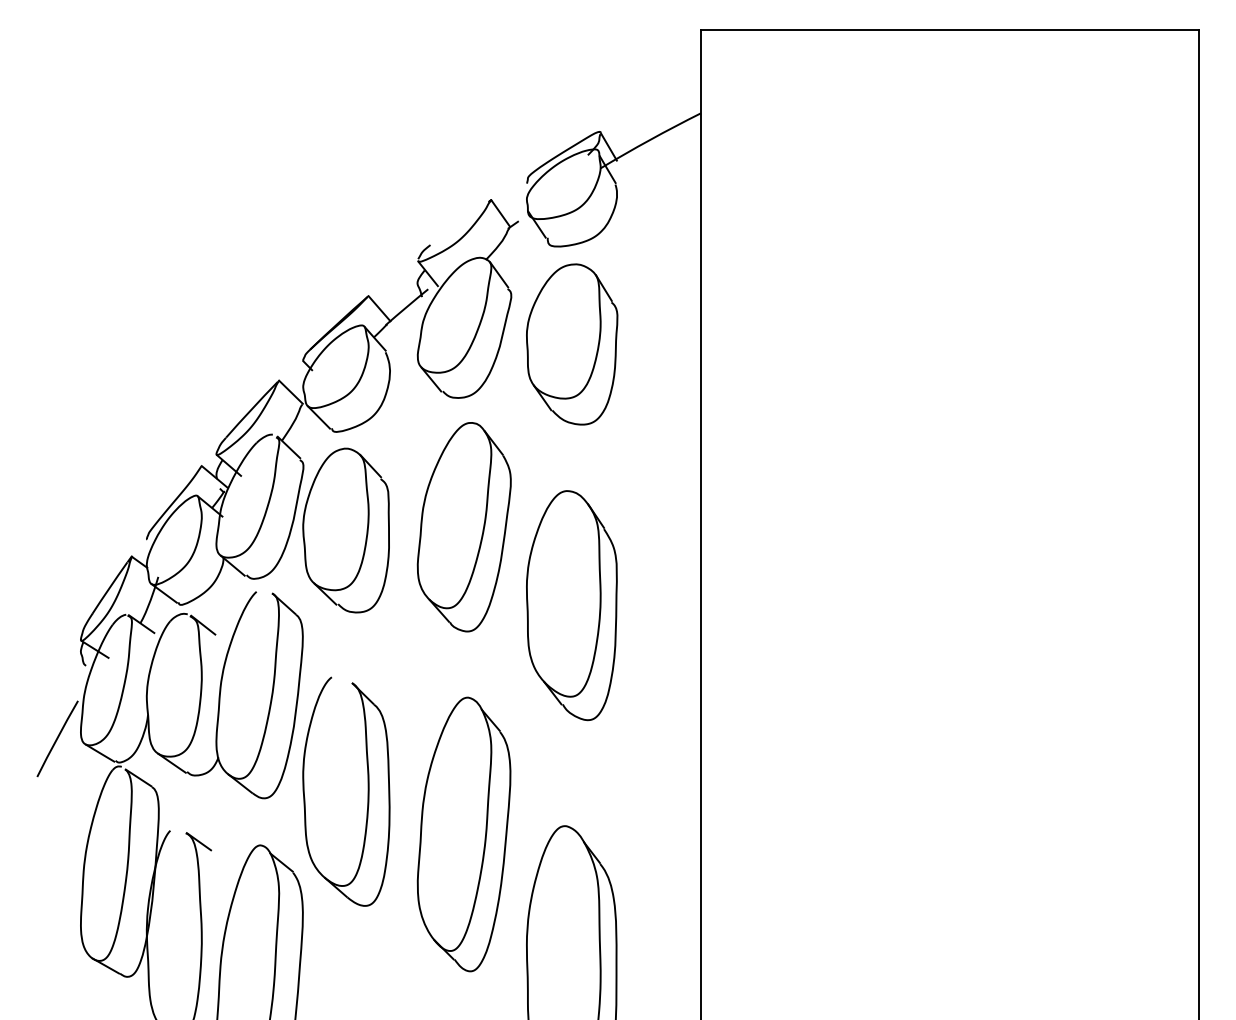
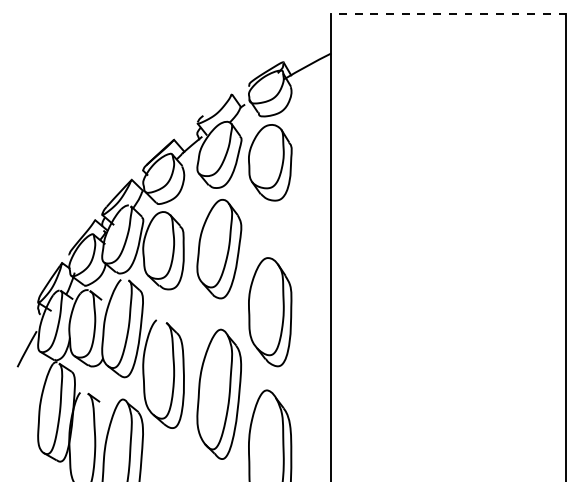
line: (949, 30) -> (448, 14), solid -> dashed
part: (572, 606) -> (270, 312), moved

